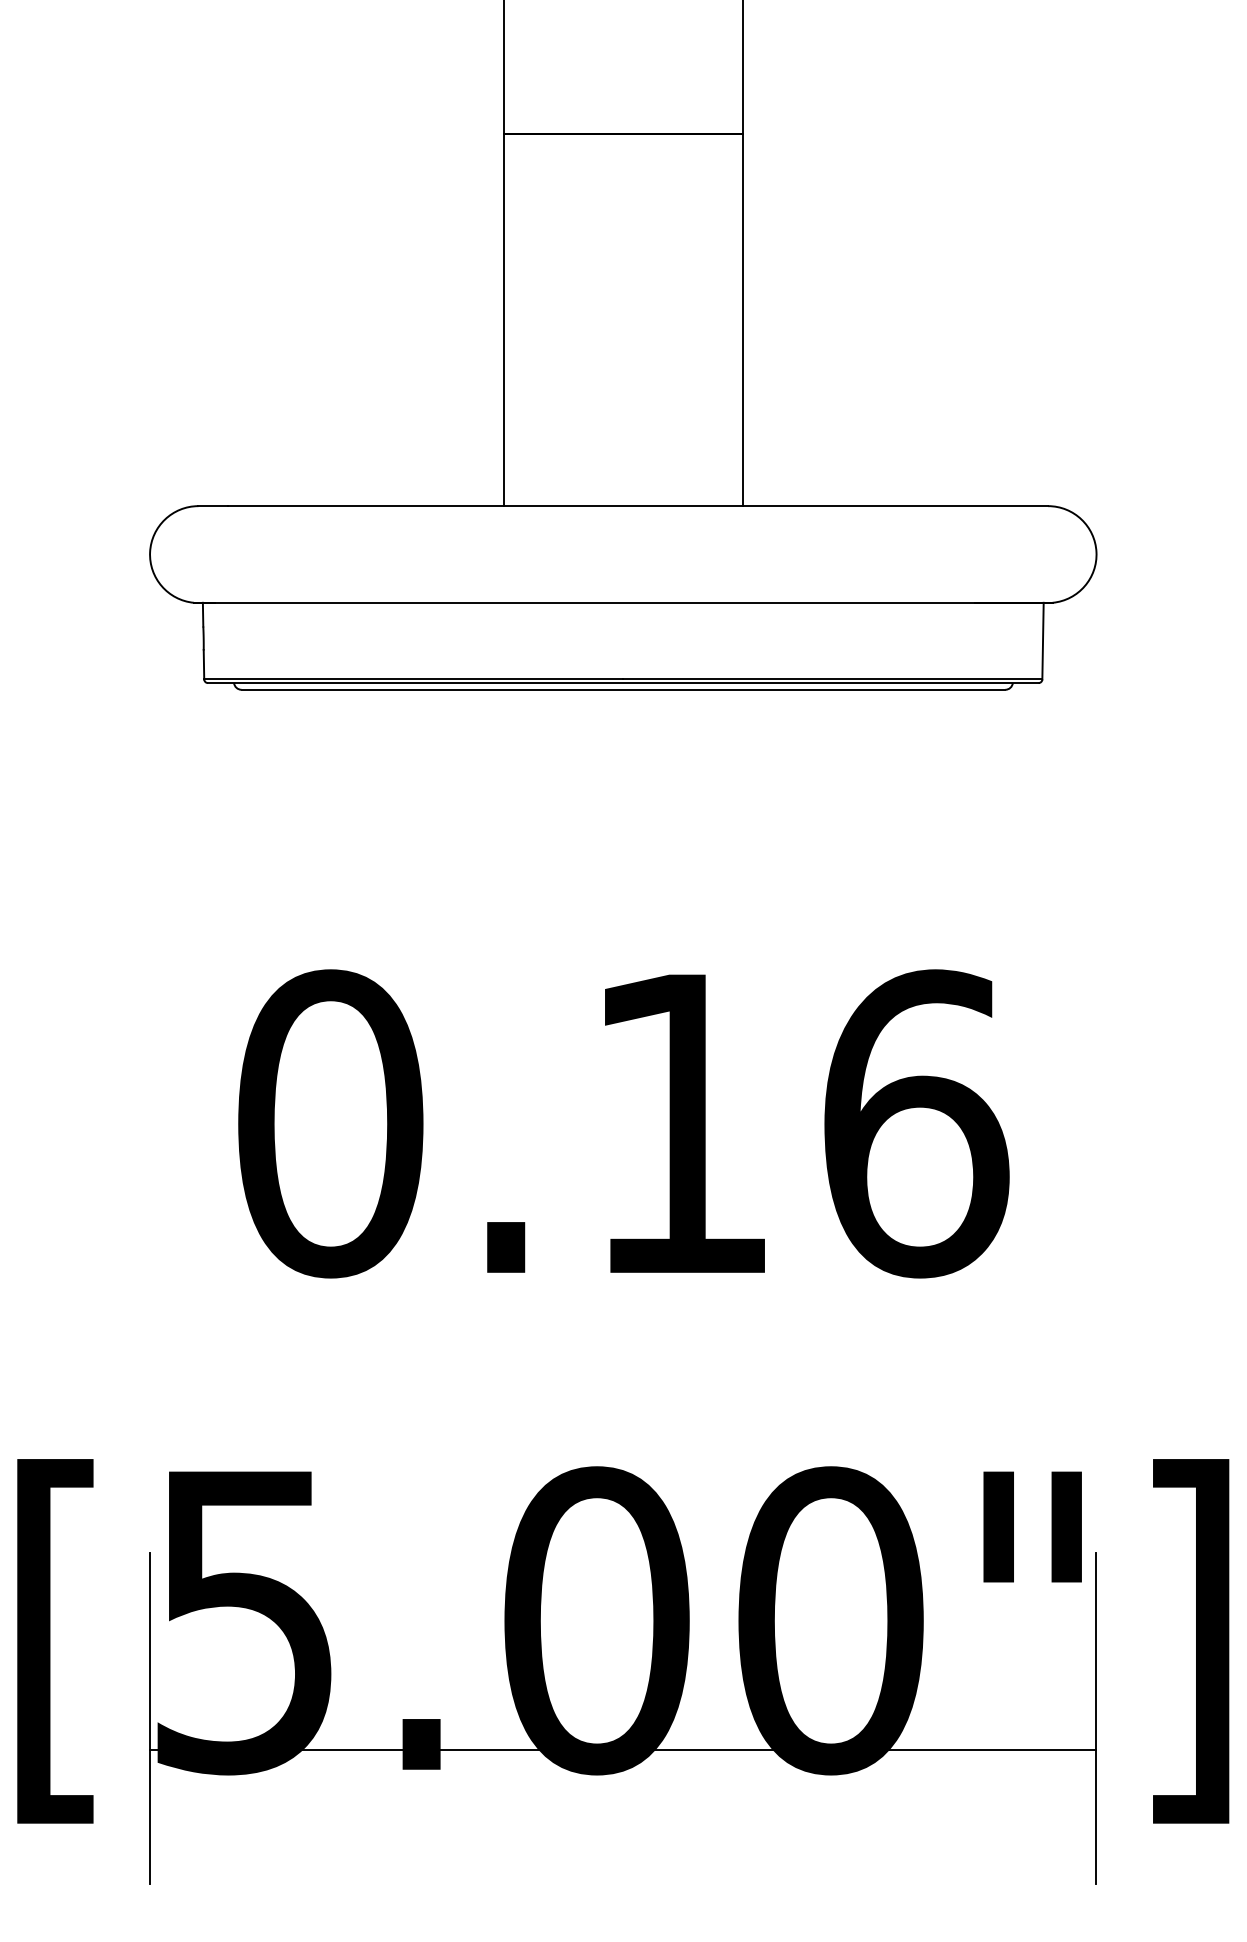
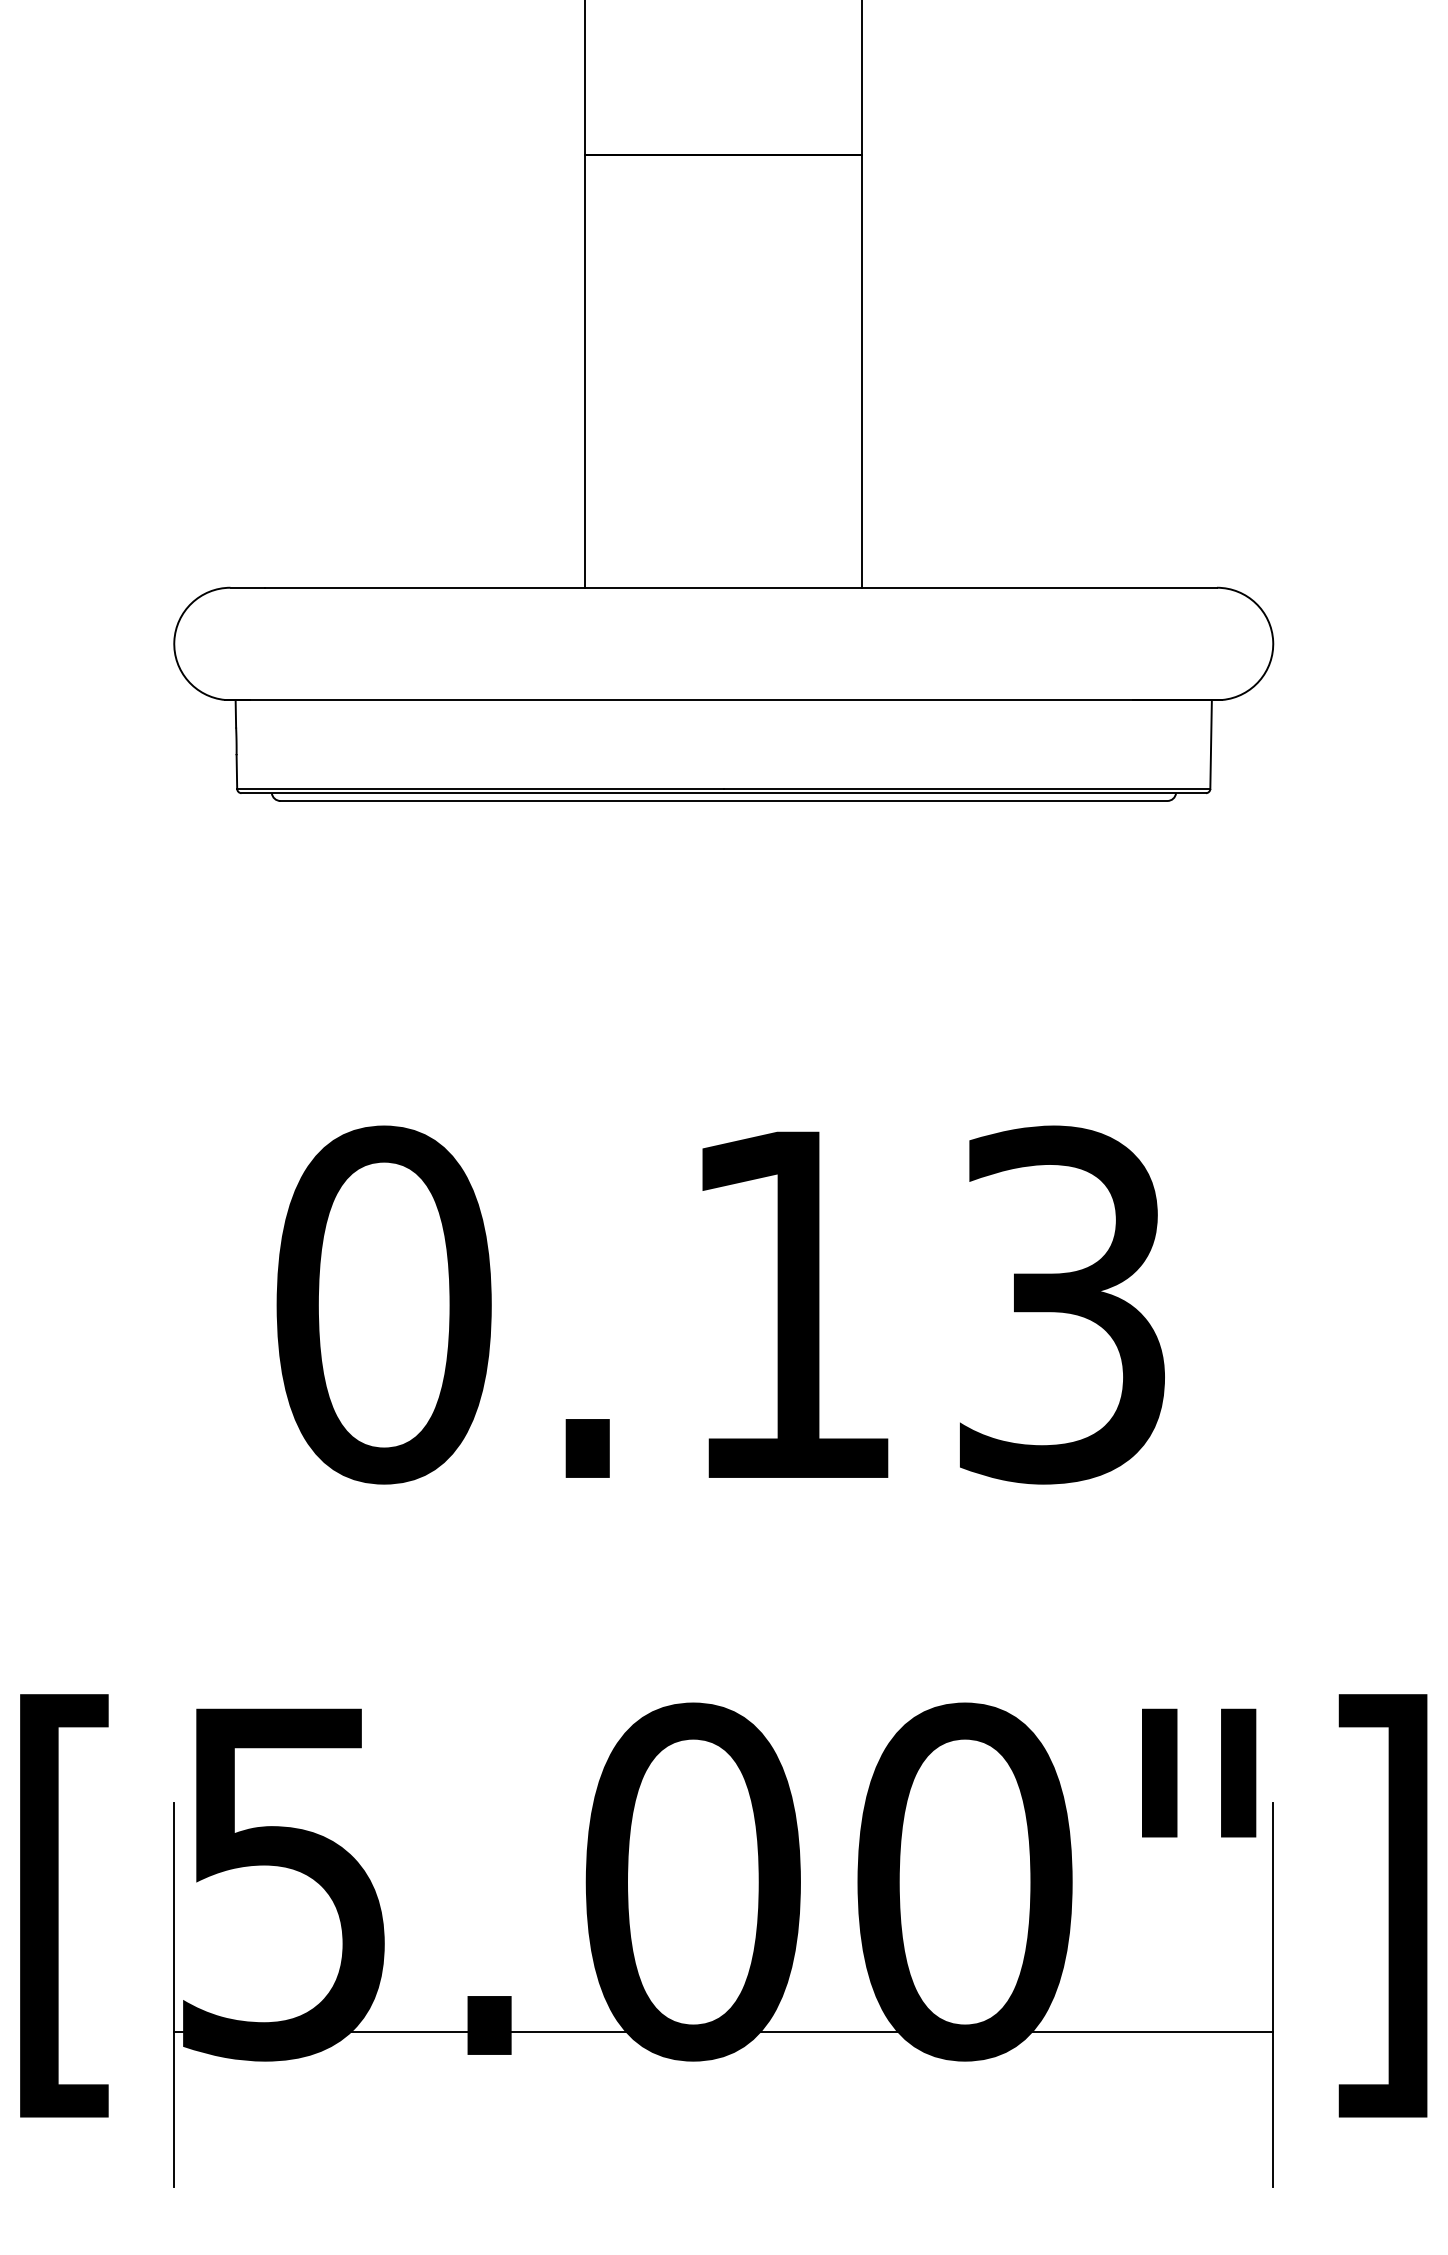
text: (916, 1123) -> (1064, 1304), 0.16 -> 0.13

